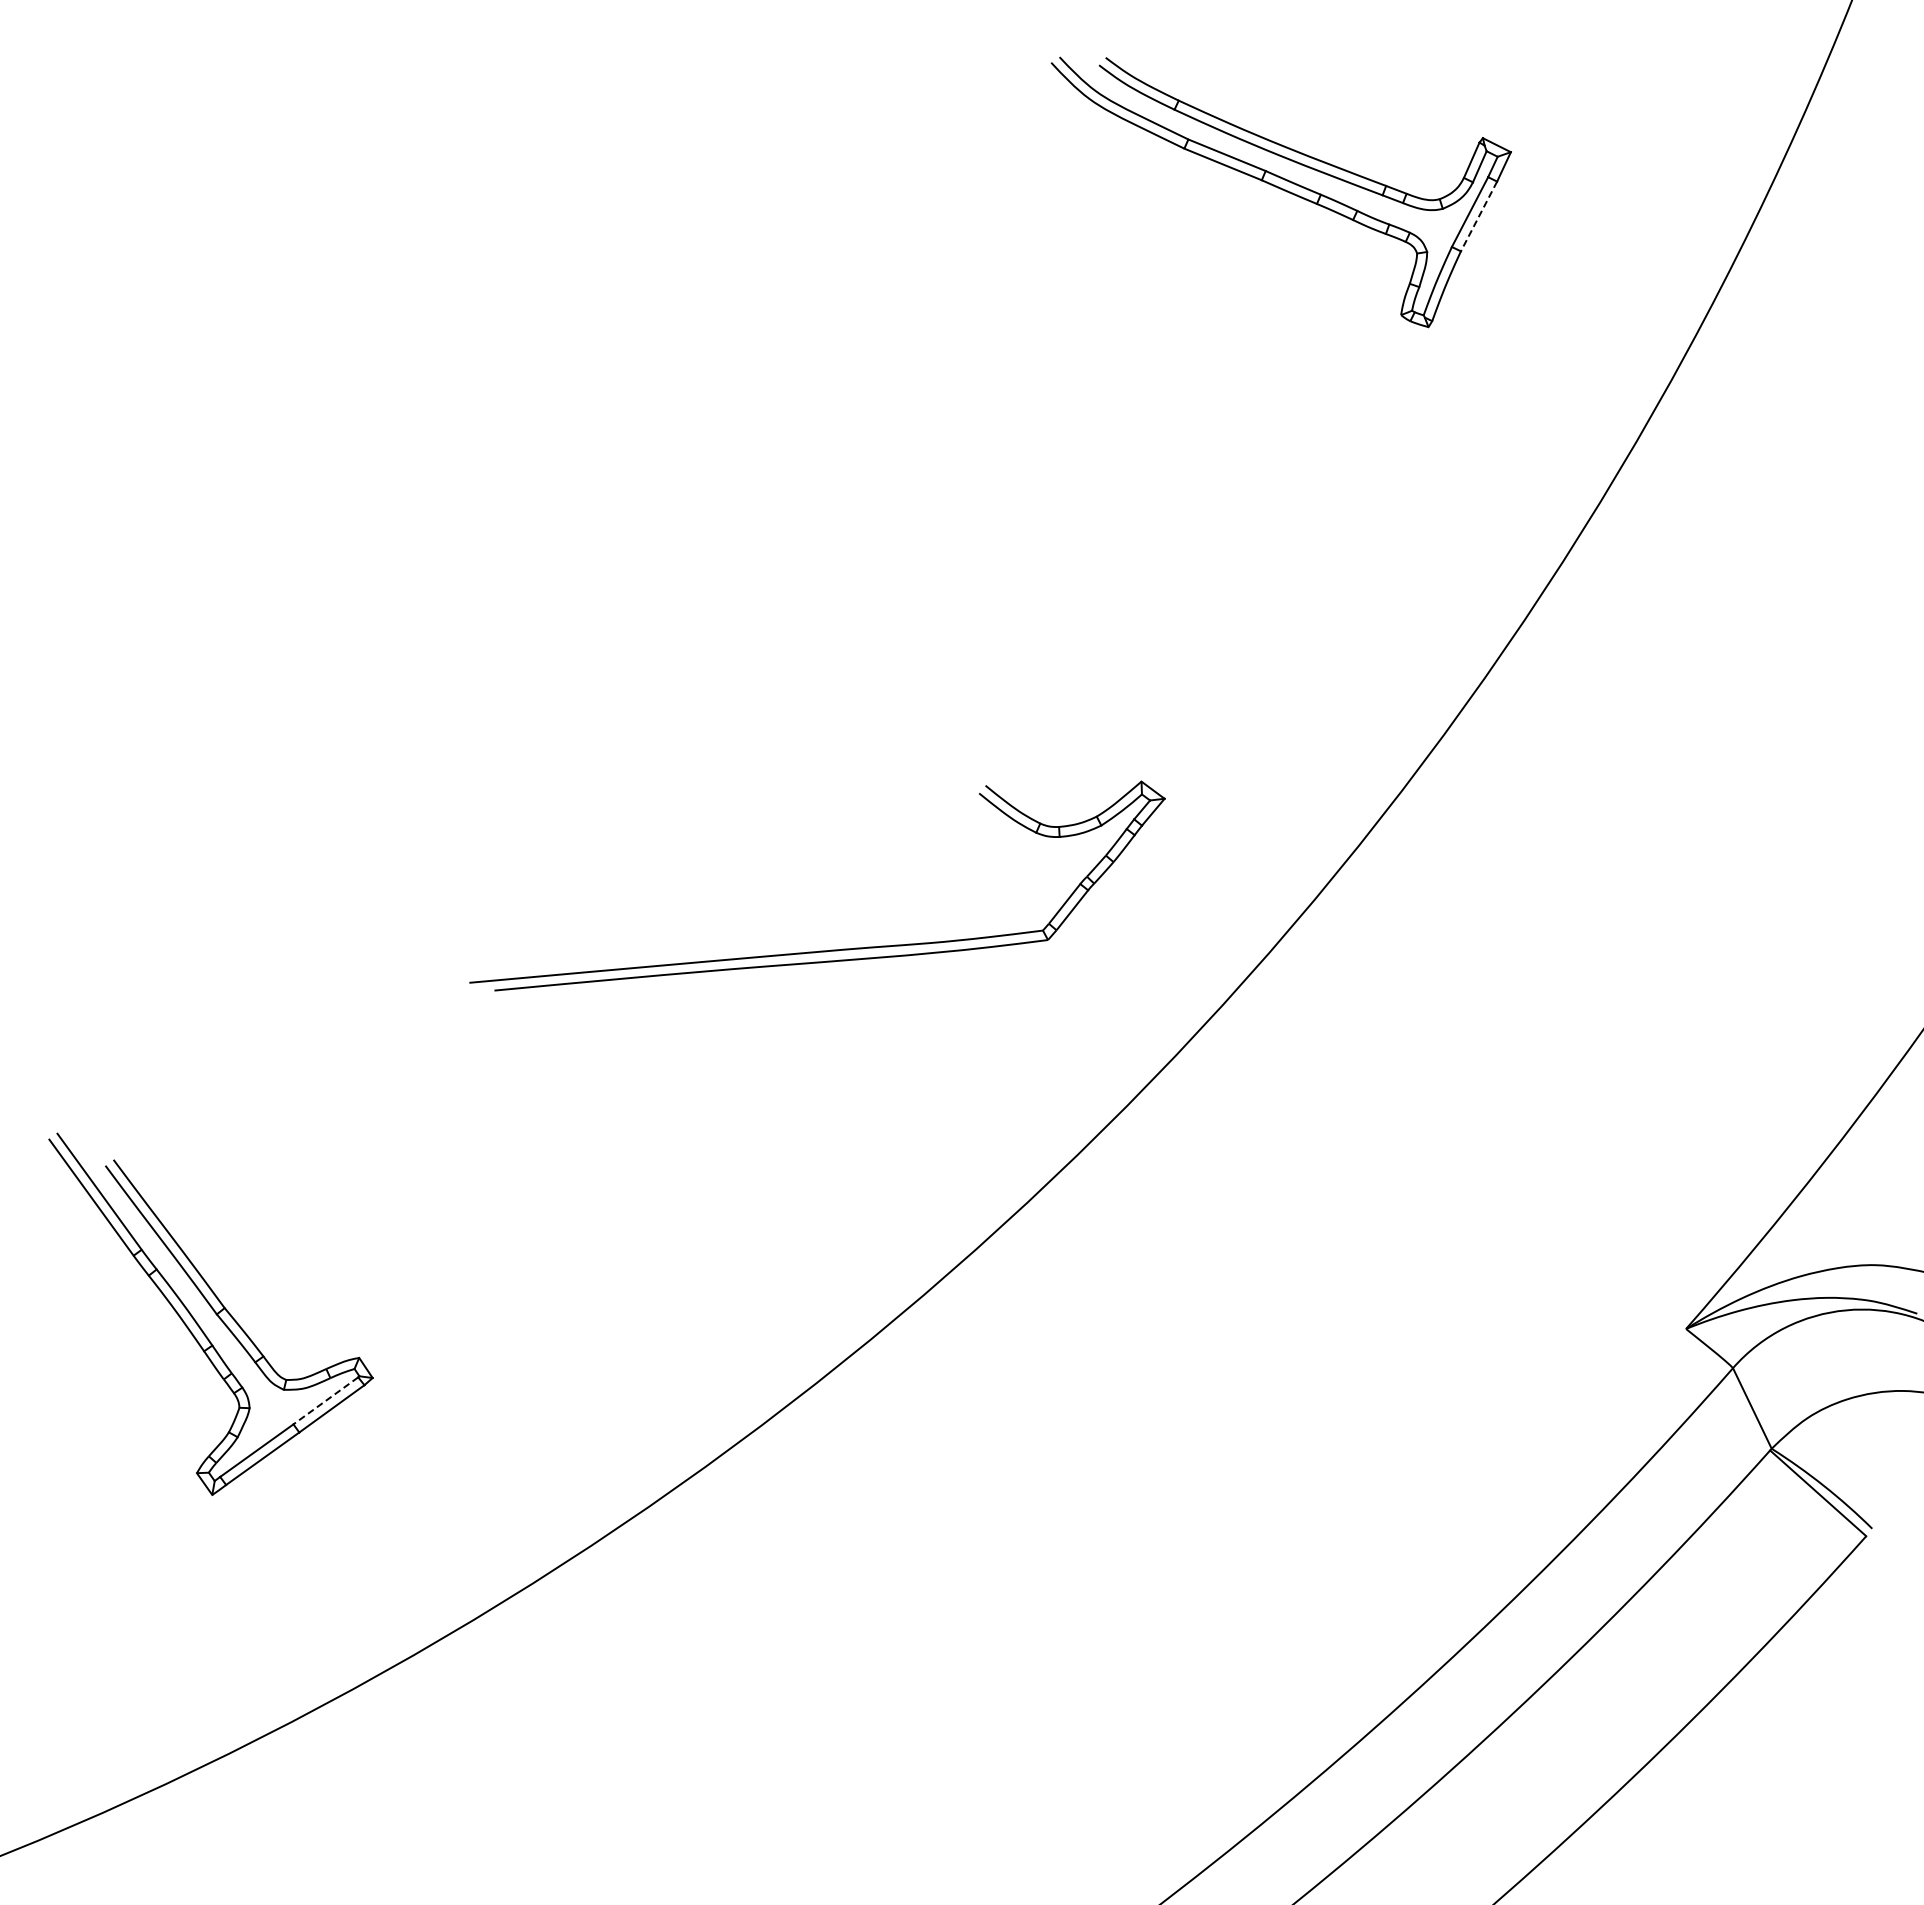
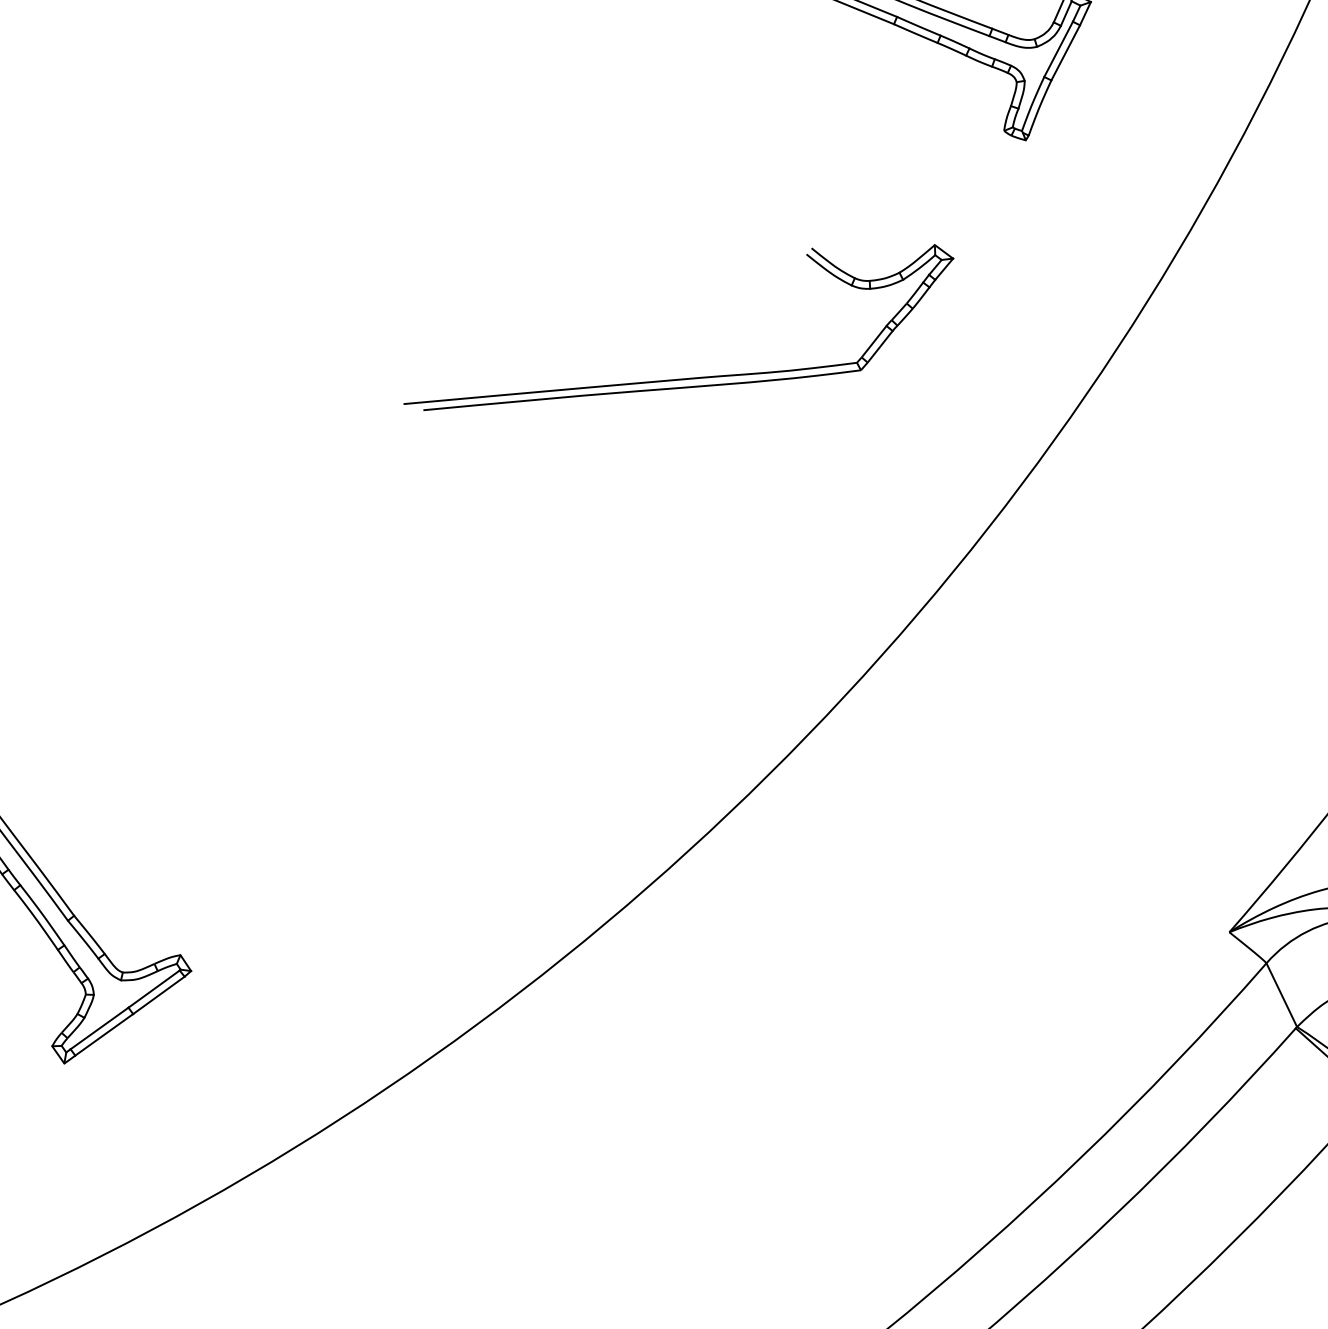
line: (1478, 216) -> (1065, 52), dashed -> solid
part: (819, 950) -> (680, 378), moved
line: (325, 1401) -> (153, 989), dashed -> solid

